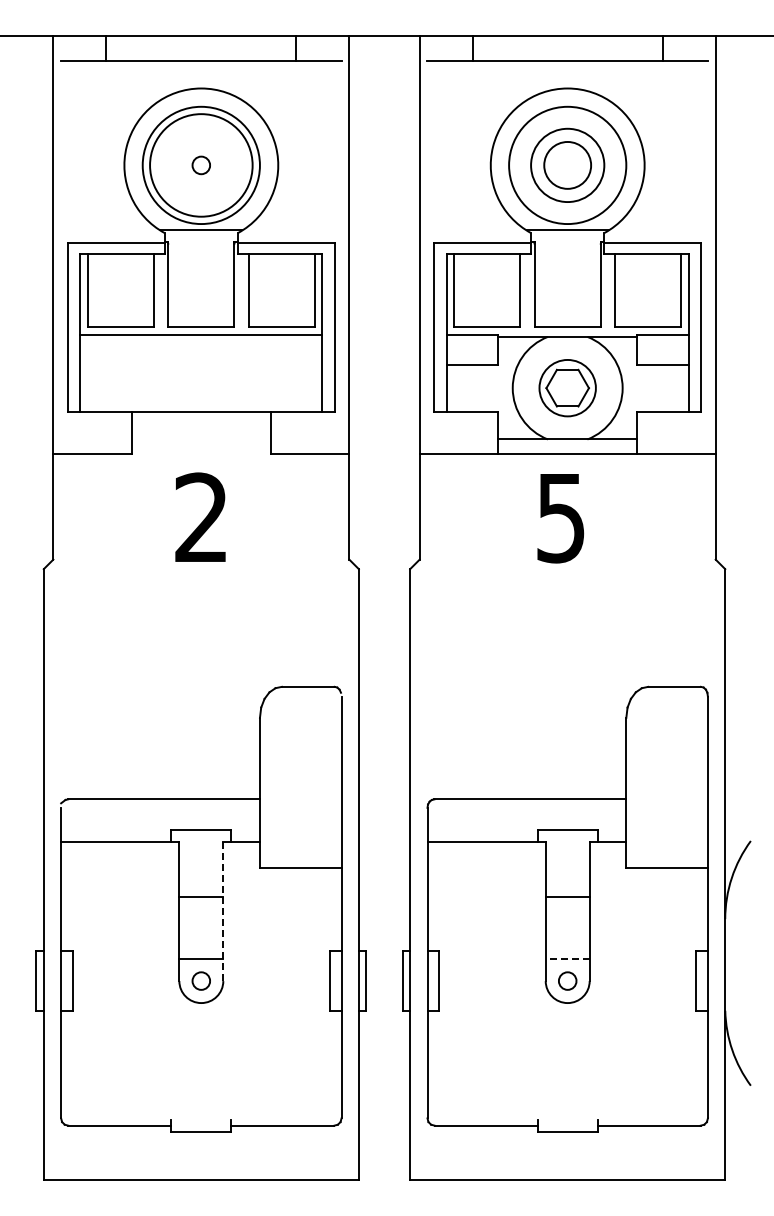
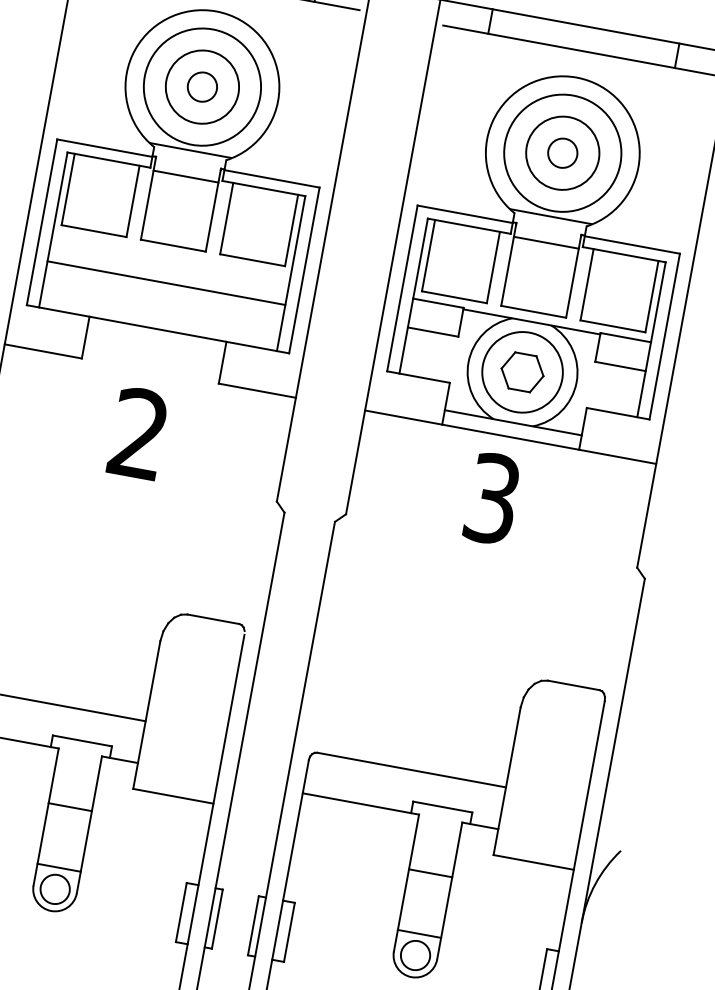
circle: (200, 165) -> (201, 87), size x0.71
circle: (201, 165) -> (202, 87), size x1.67
circle: (567, 165) -> (562, 153), size x0.62
line: (201, 256) -> (186, 176), added
line: (567, 256) -> (546, 242), added
line: (201, 334) -> (166, 282), moved
circle: (567, 387) -> (522, 371), size x1.43
text: (560, 517) -> (492, 498), 5 -> 3
line: (223, 911) -> (89, 824), dashed -> solid
line: (567, 959) -> (419, 934), dashed -> solid
circle: (201, 980) -> (55, 888), size x1.67
circle: (567, 980) -> (415, 954), size x1.67

